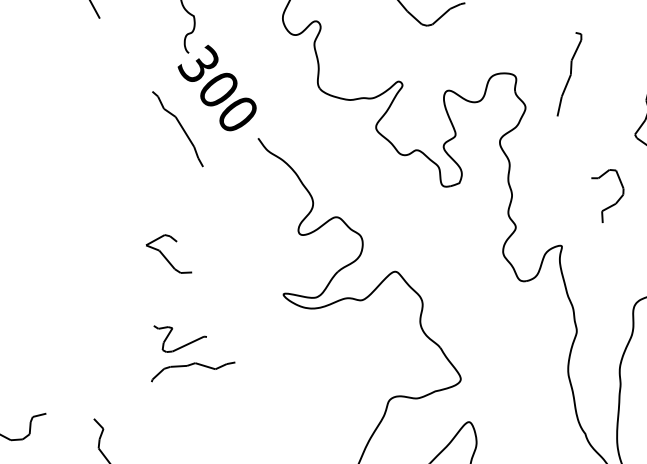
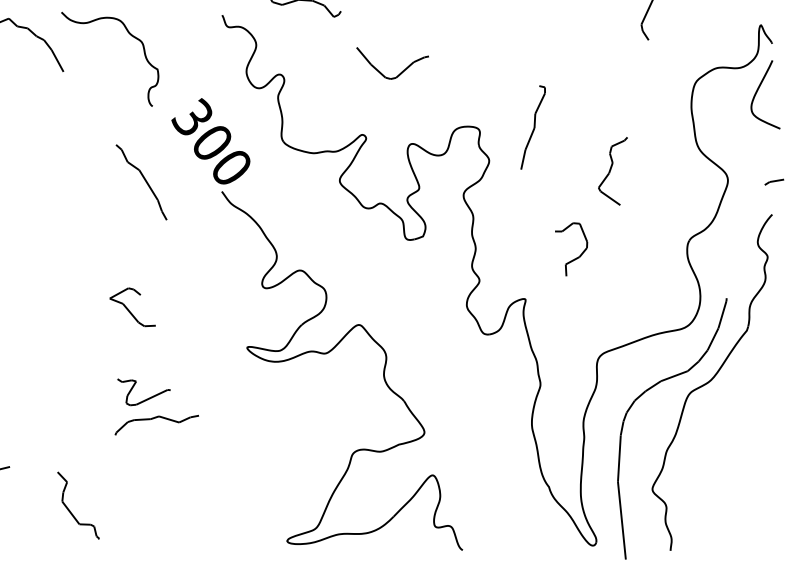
text: (216, 88) -> (210, 141), moved

